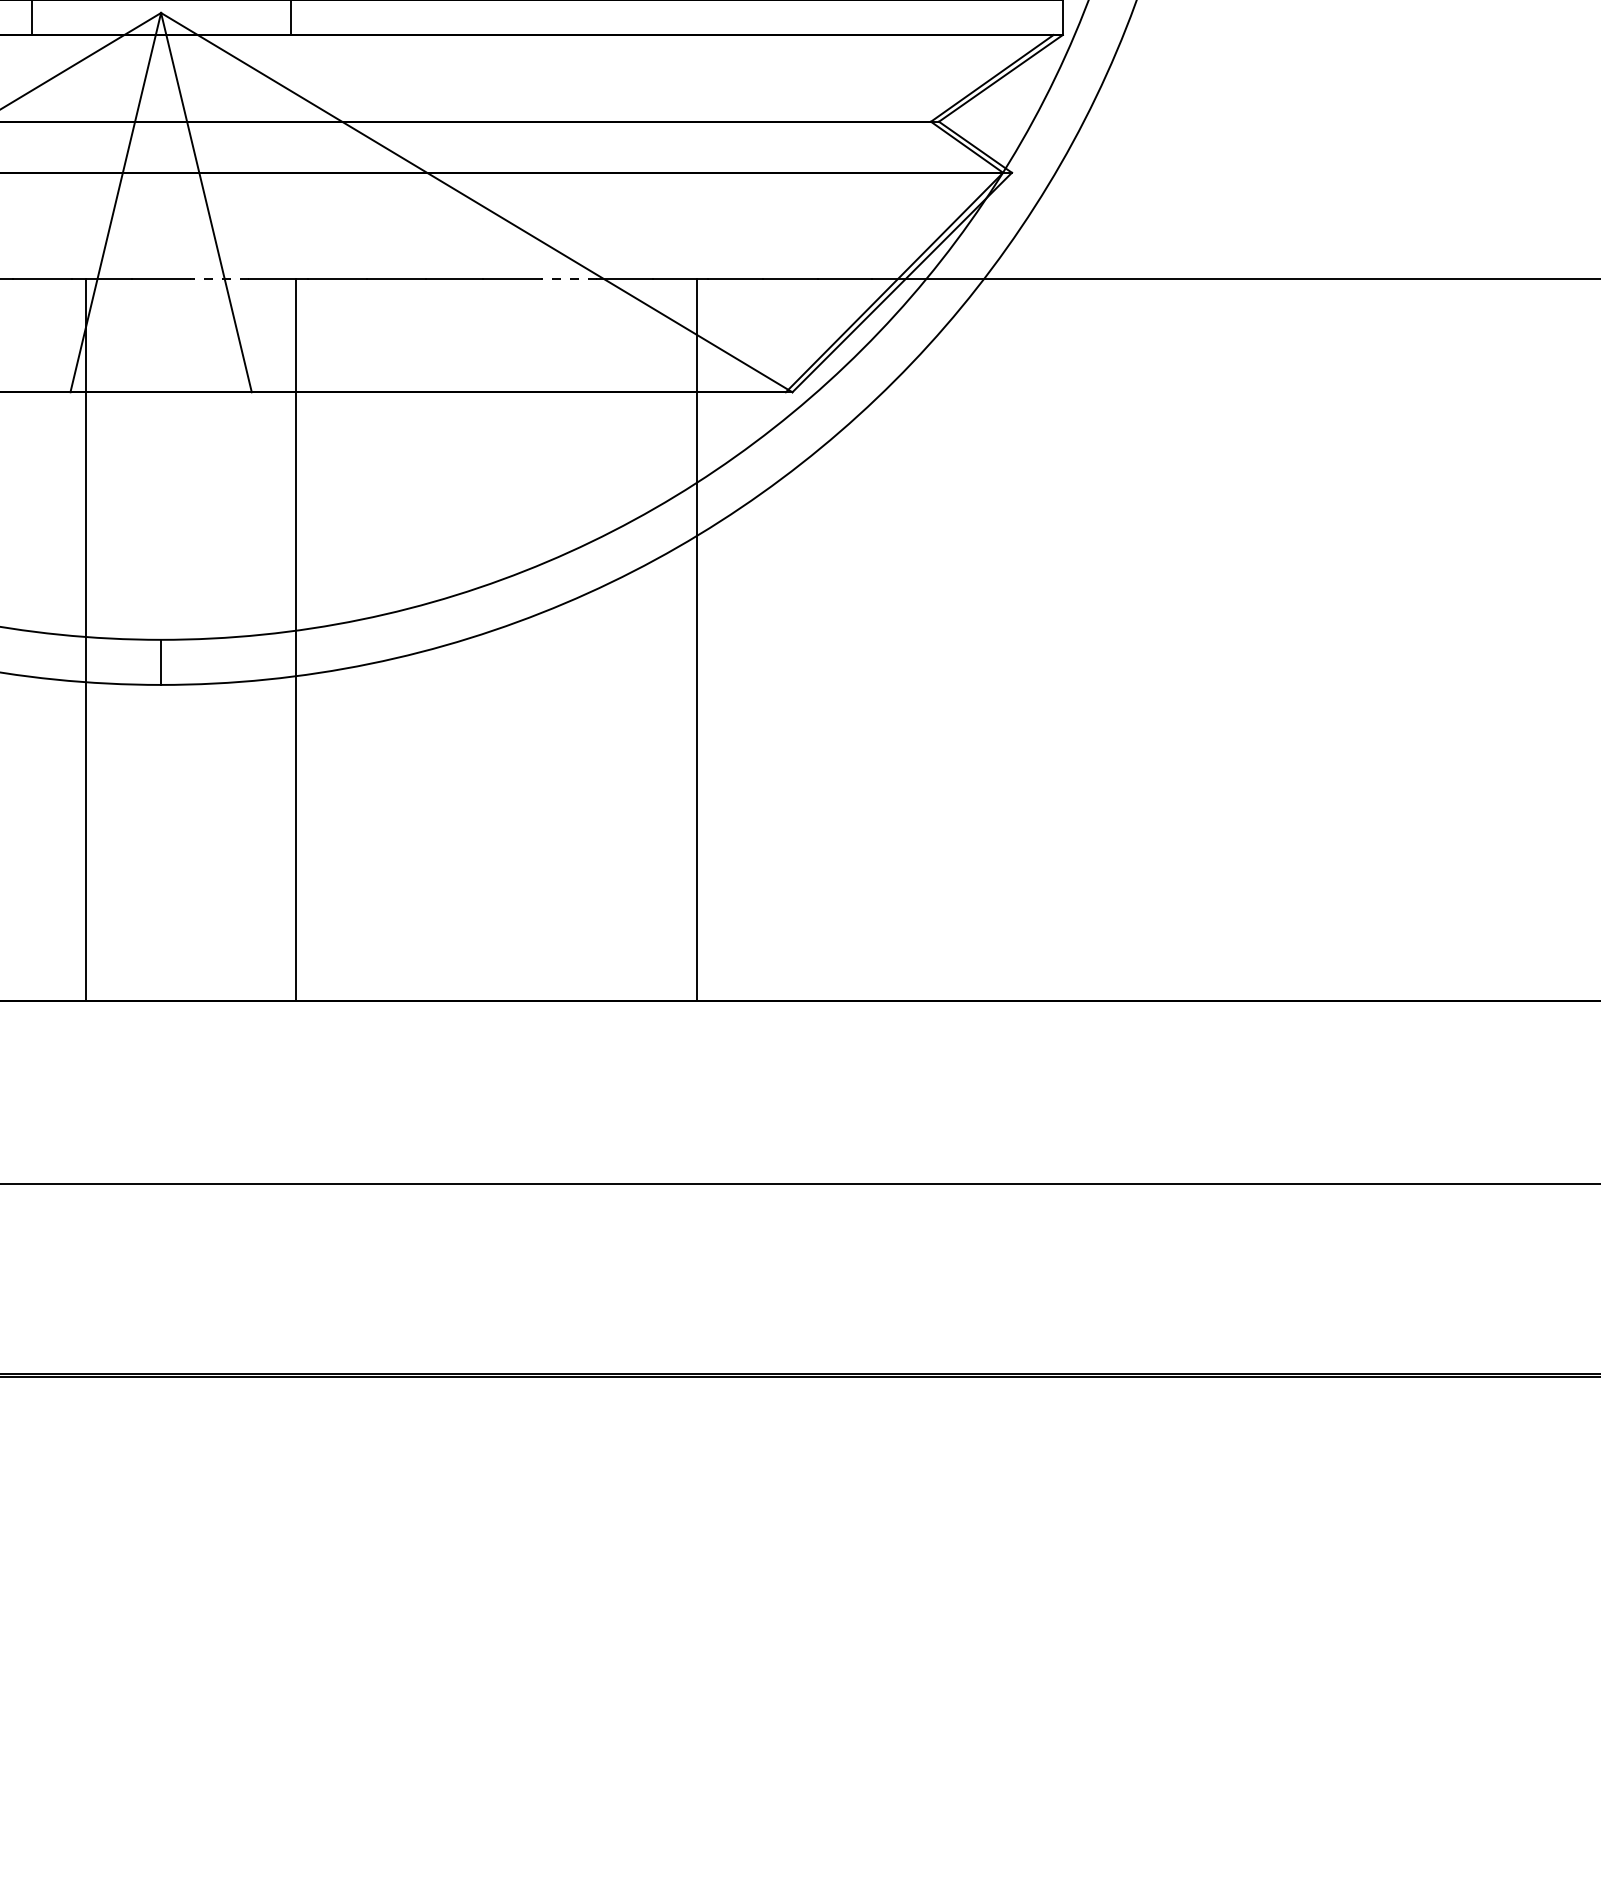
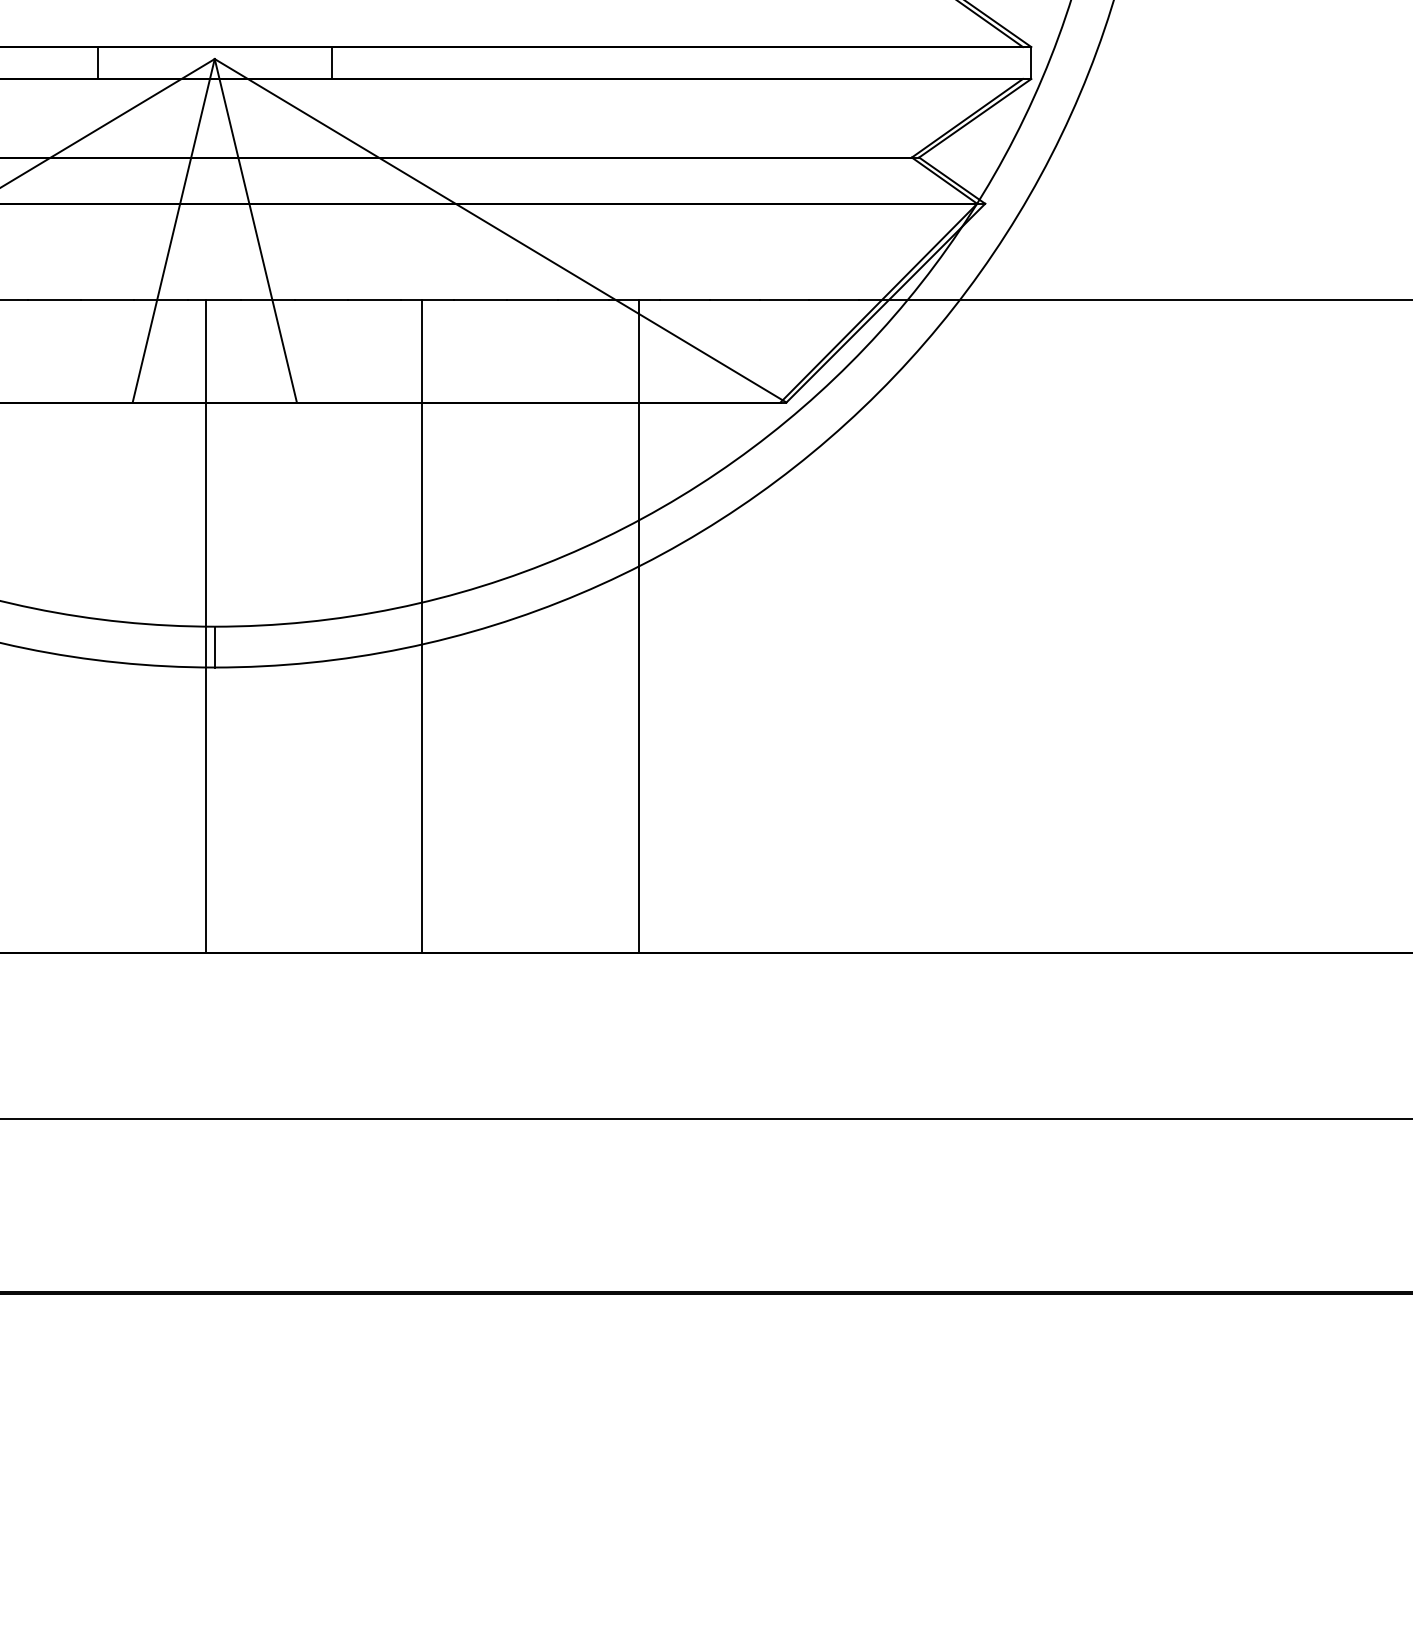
line: (219, 279) -> (267, 300), dashed -> solid
line: (568, 279) -> (583, 300), dashed -> solid
line: (86, 639) -> (206, 626), moved
line: (296, 639) -> (422, 626), moved
line: (697, 639) -> (638, 626), moved

